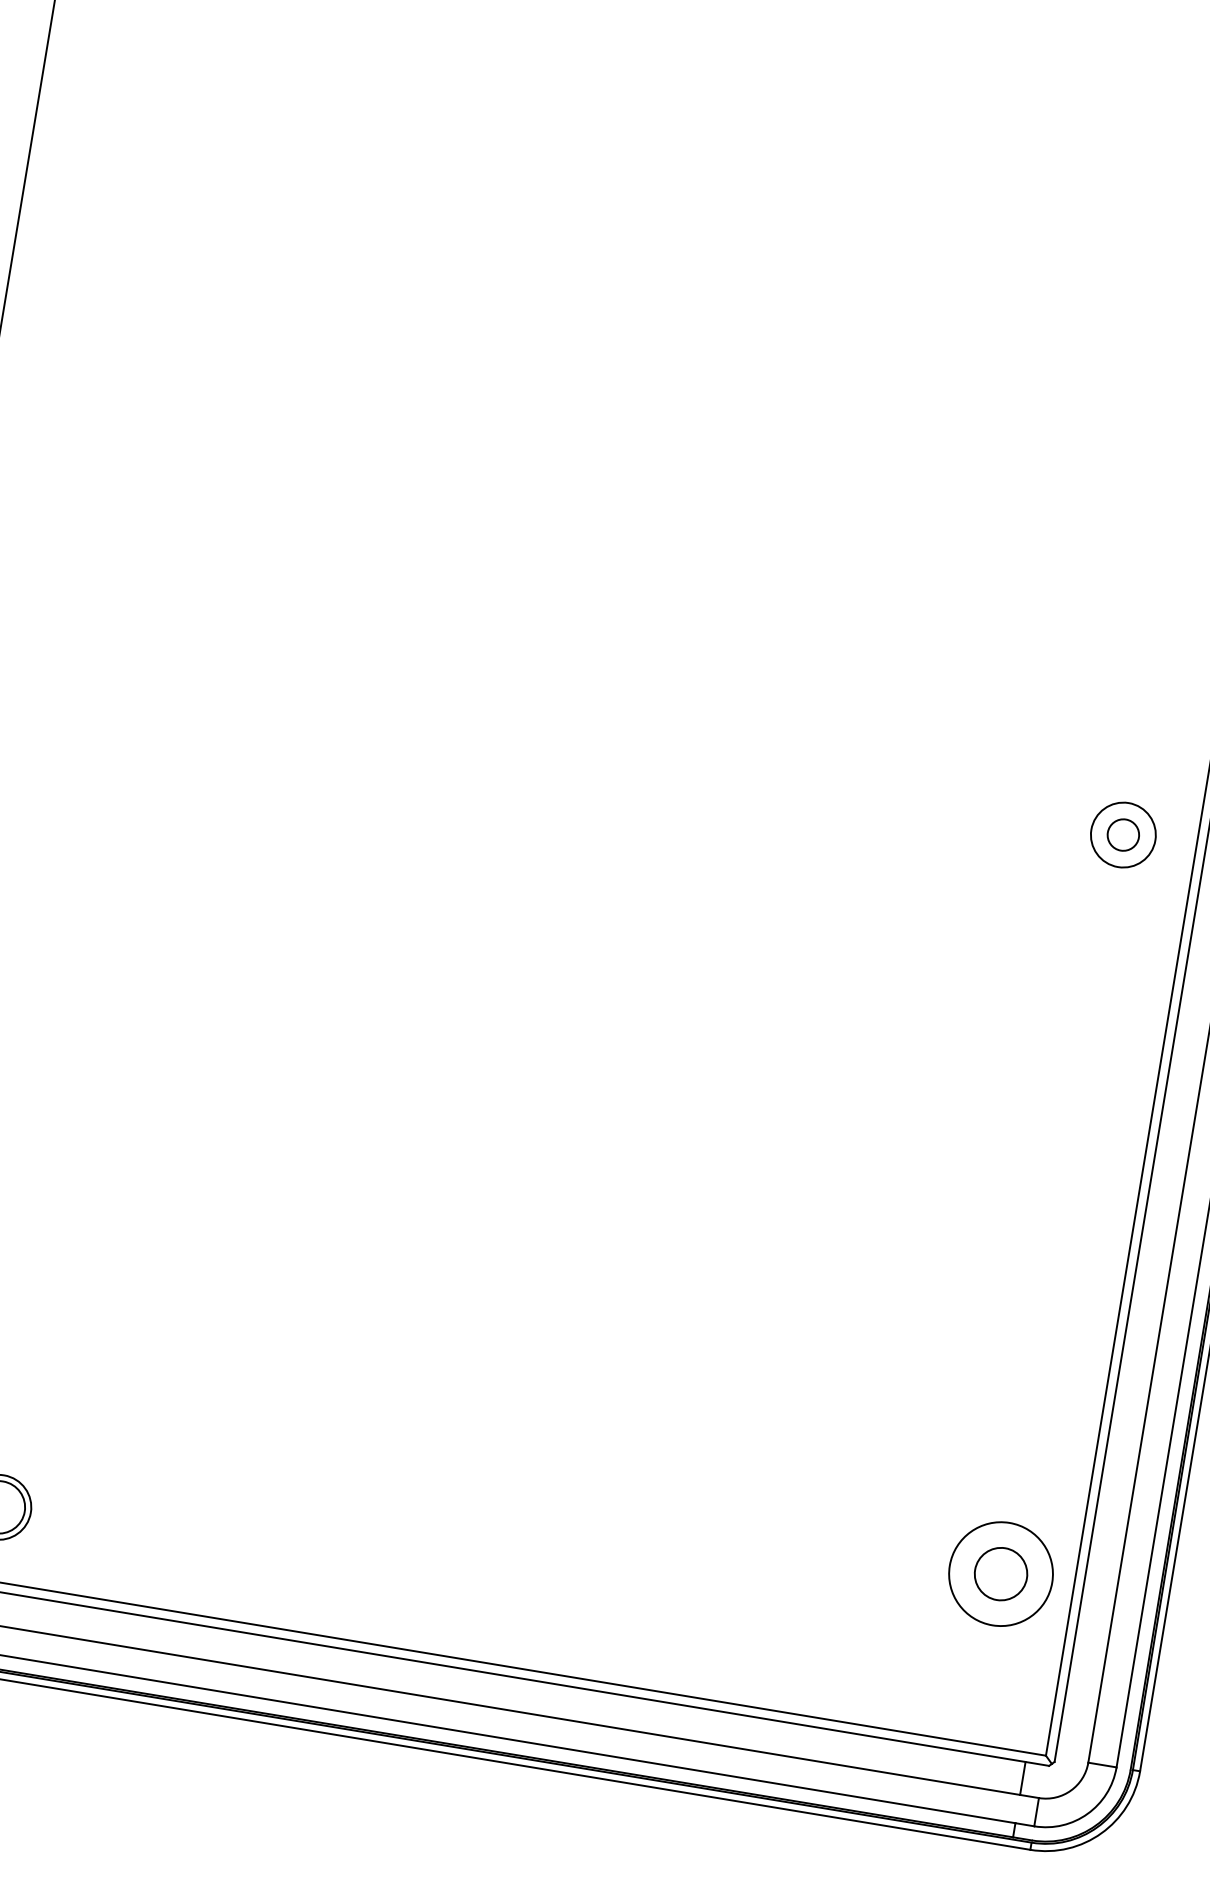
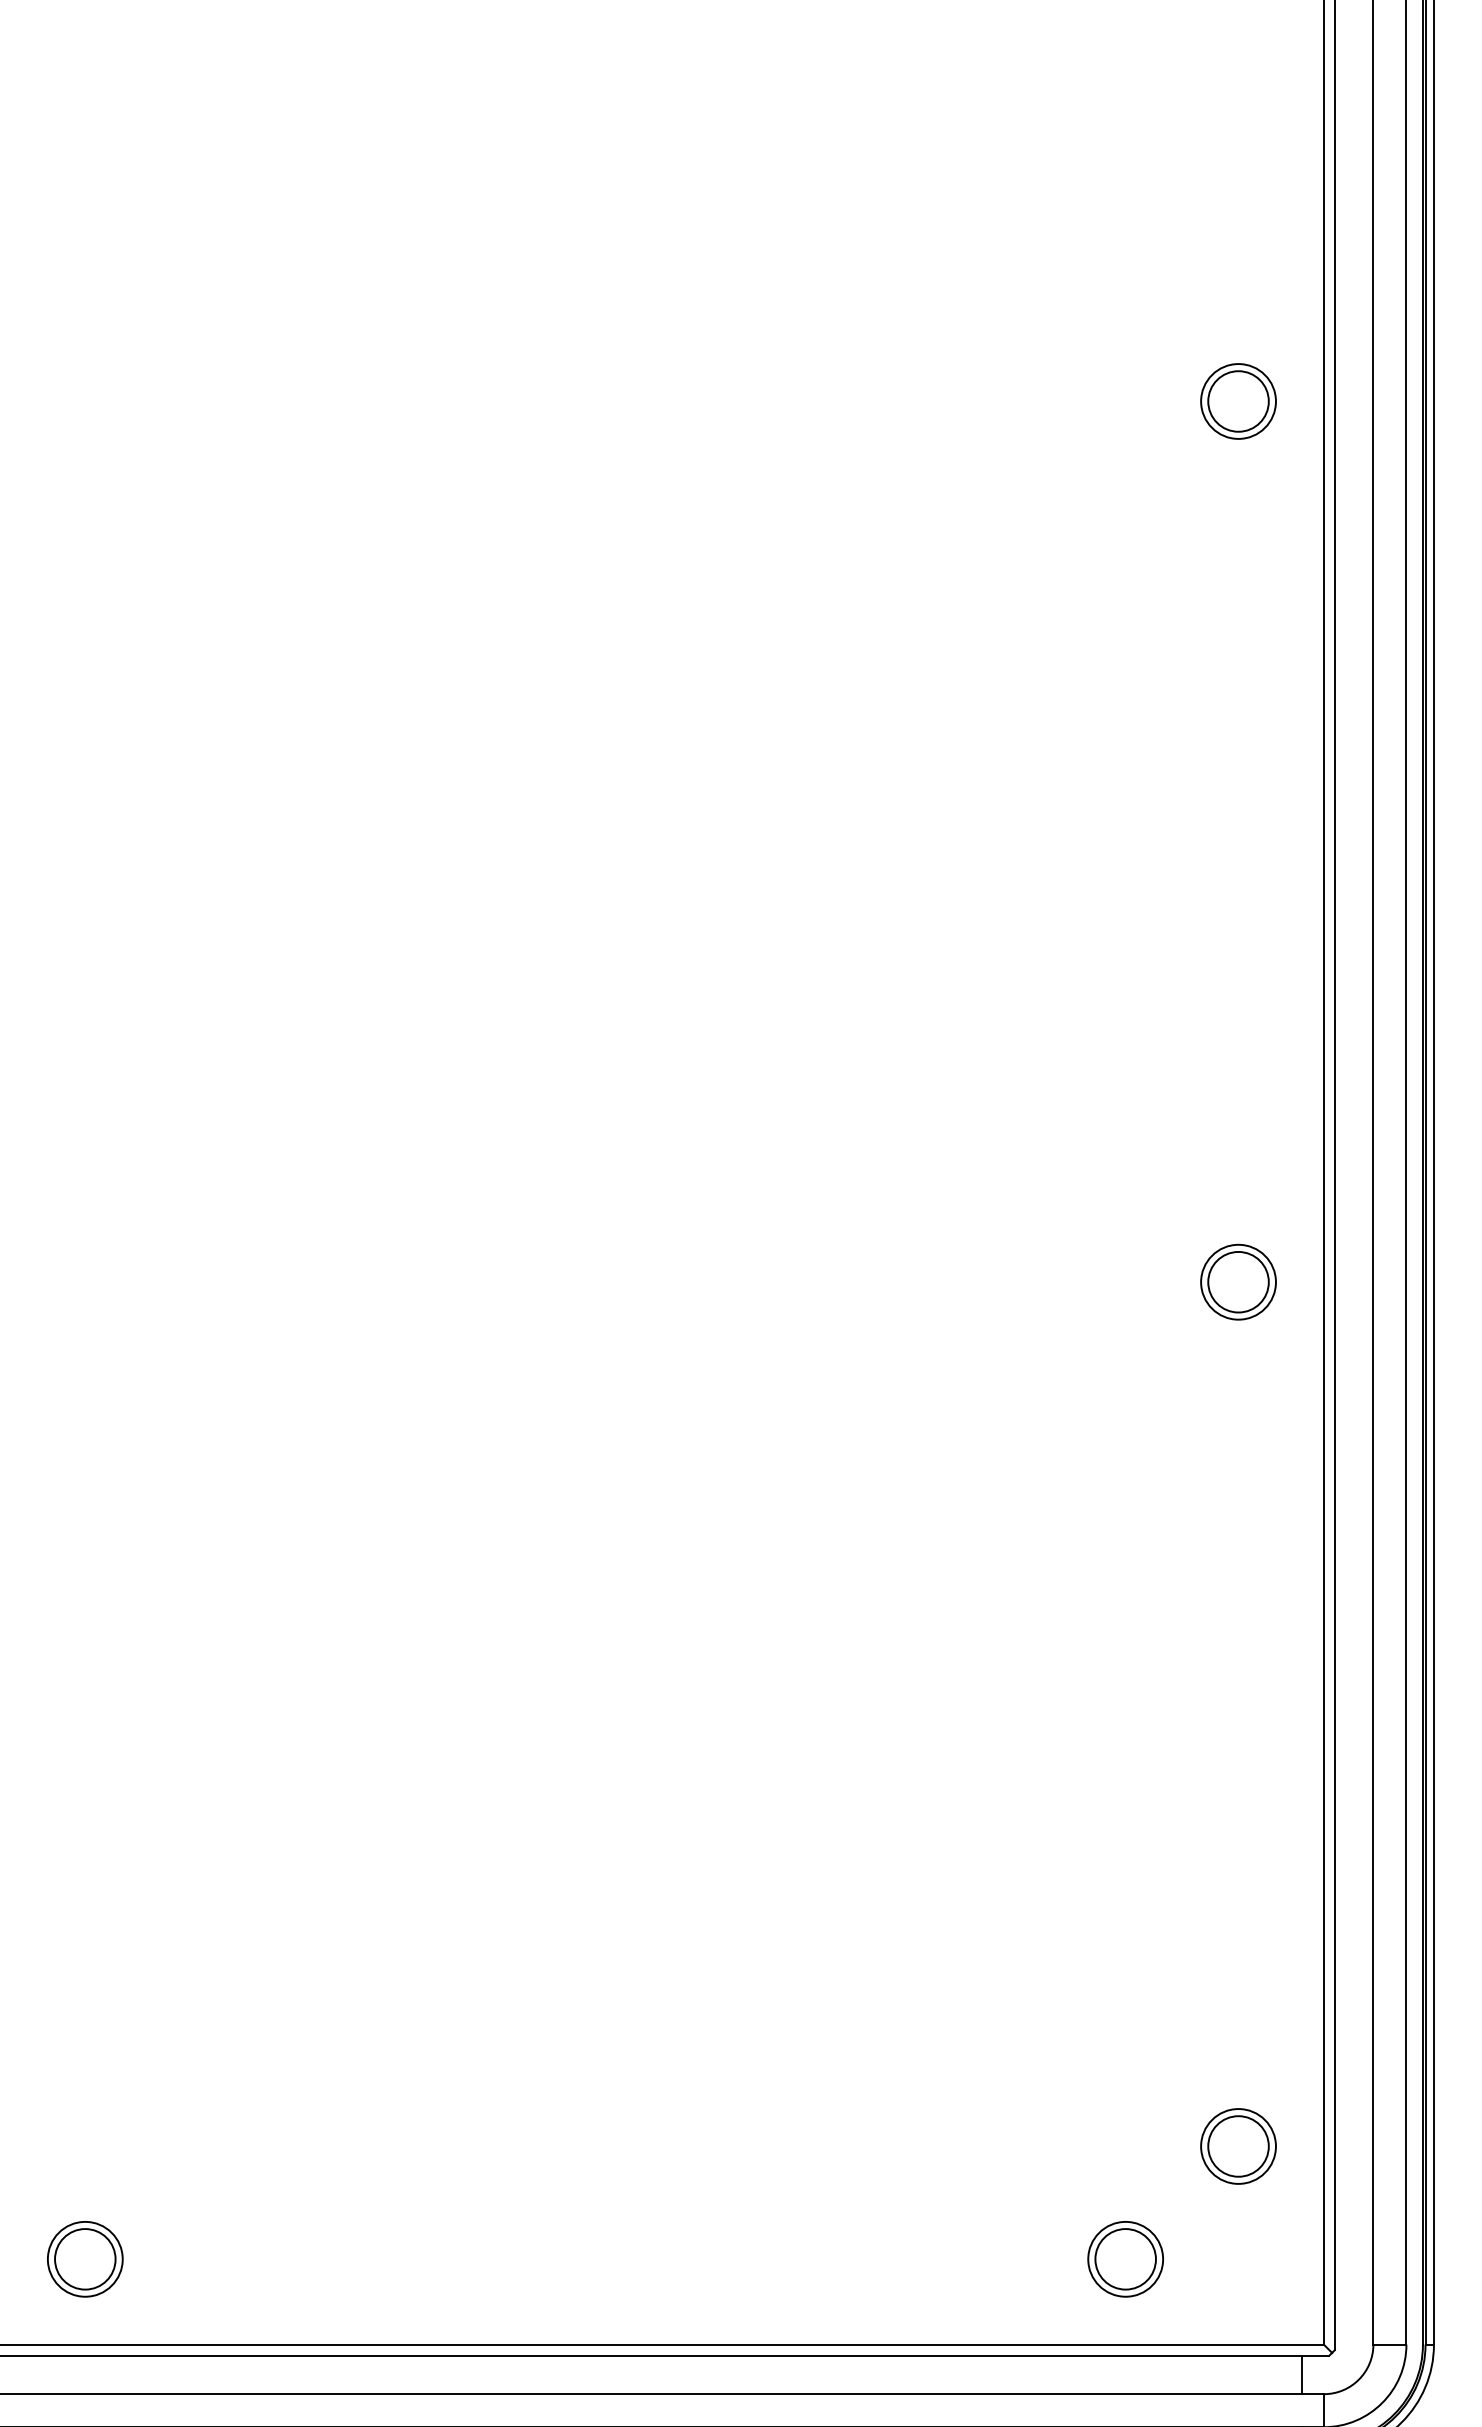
circle: (1123, 834) -> (1238, 1281), size x1.67
circle: (1001, 1574) -> (1238, 2146), size x0.62
part: (888, 1654) -> (1125, 2259), added

